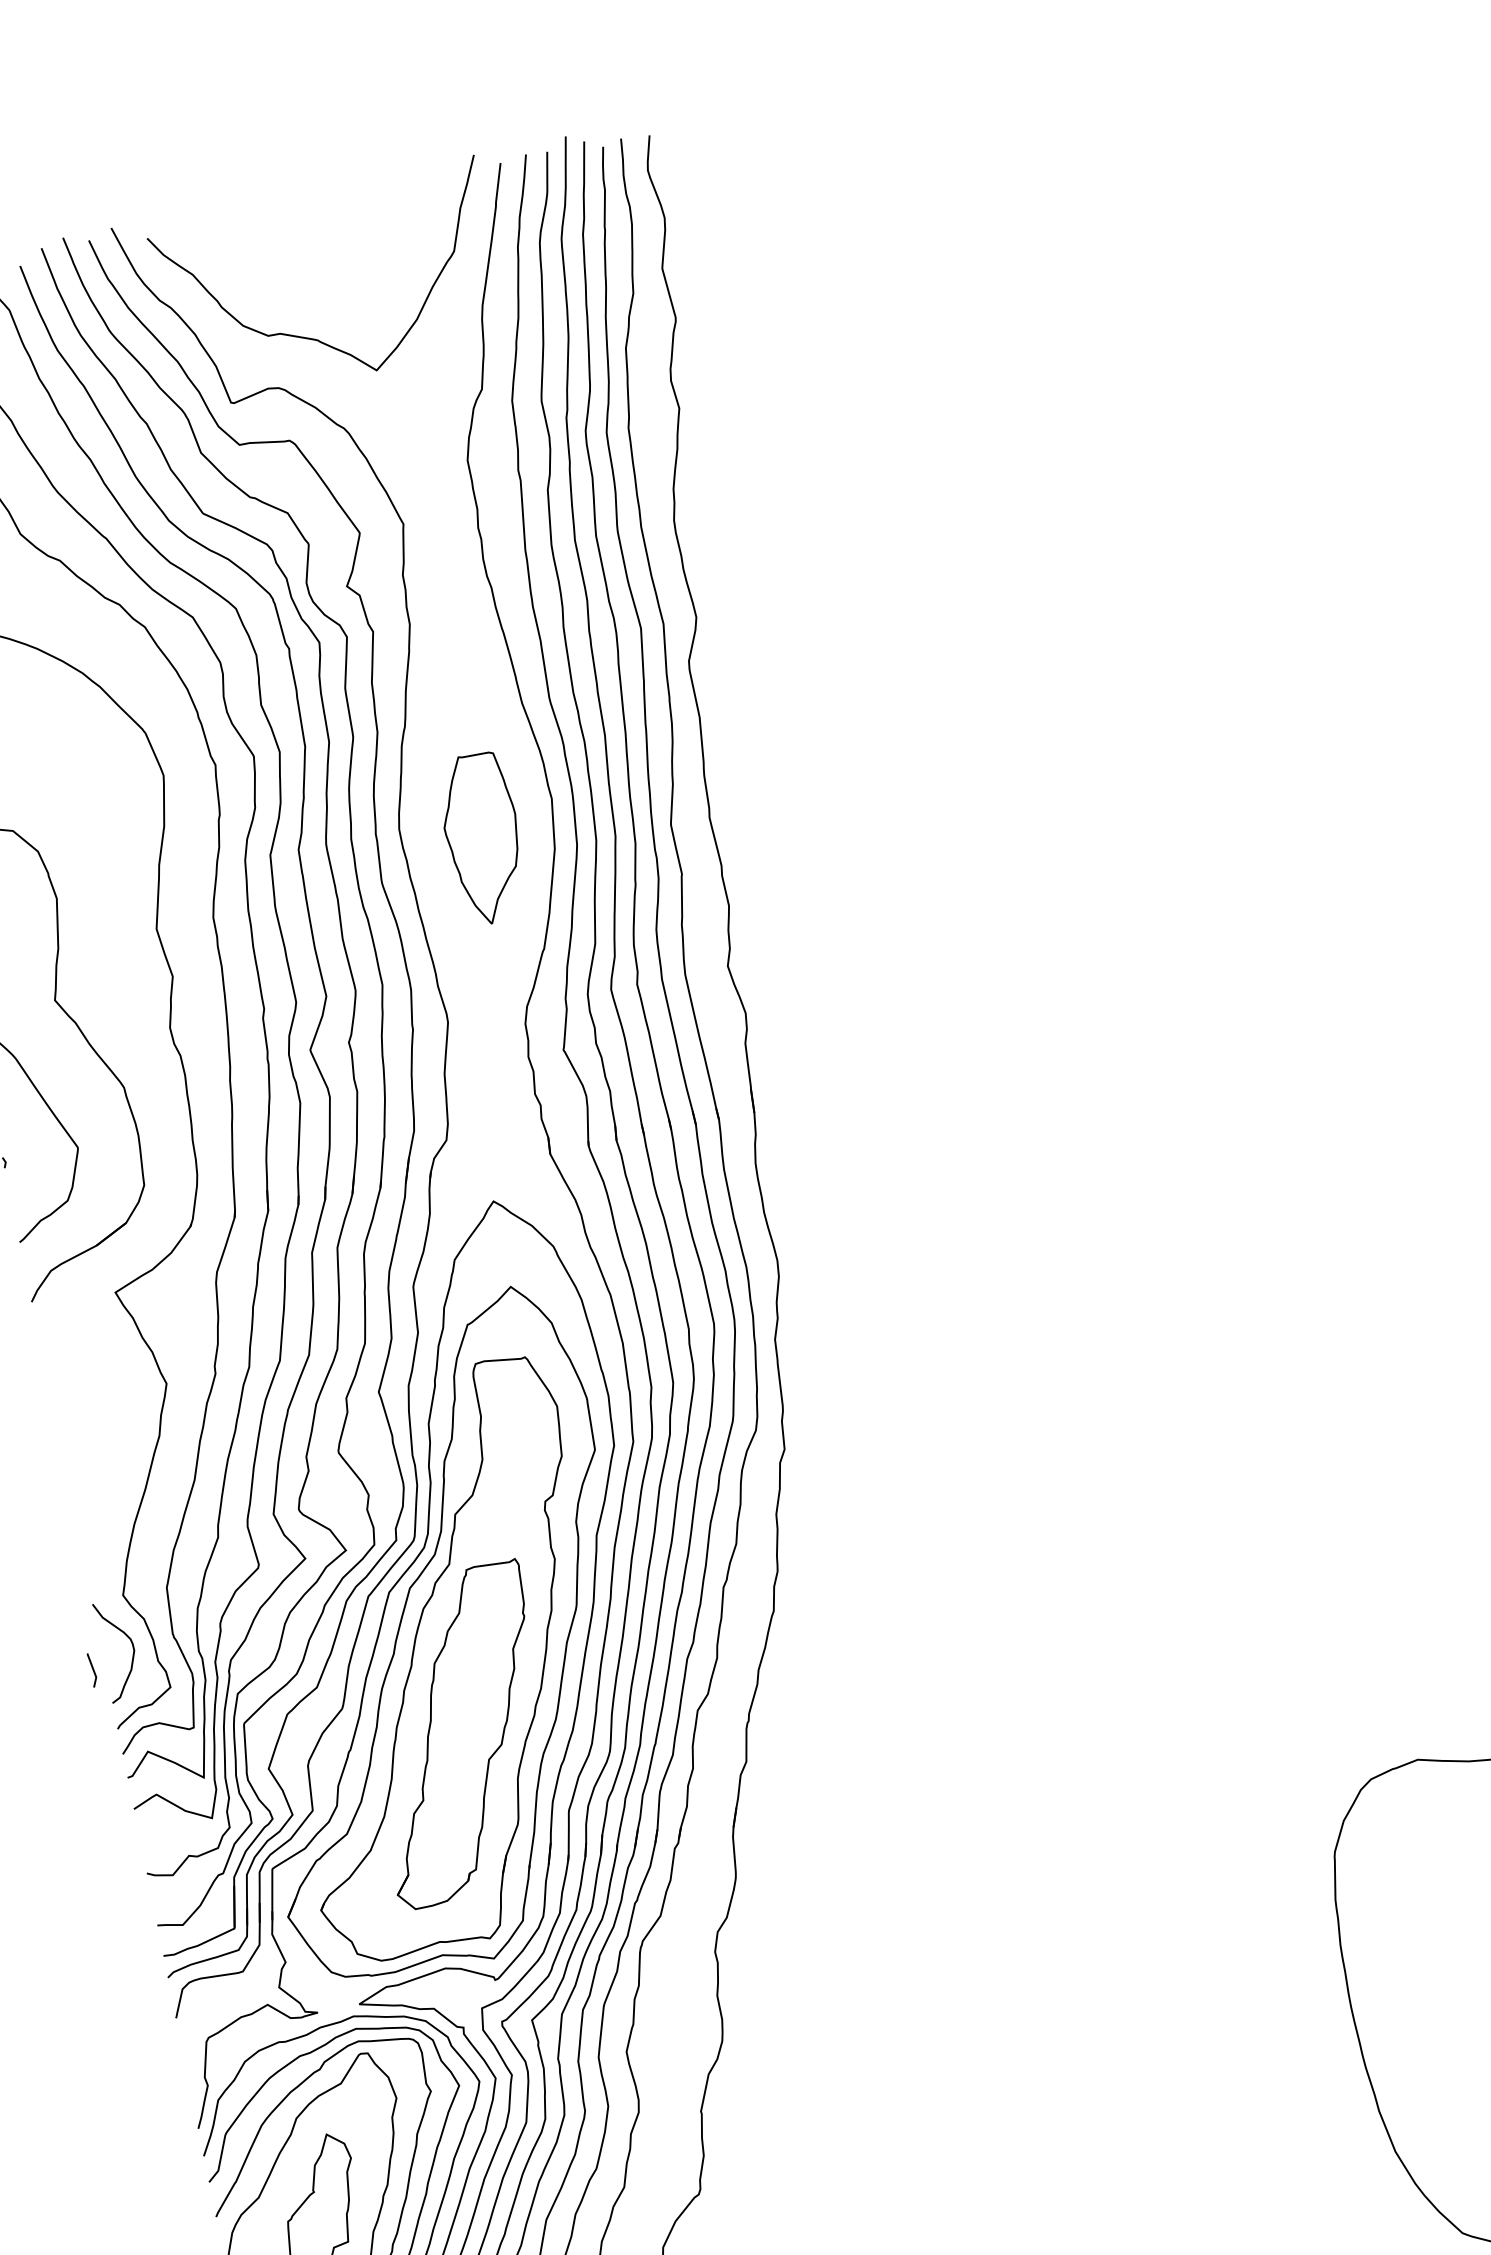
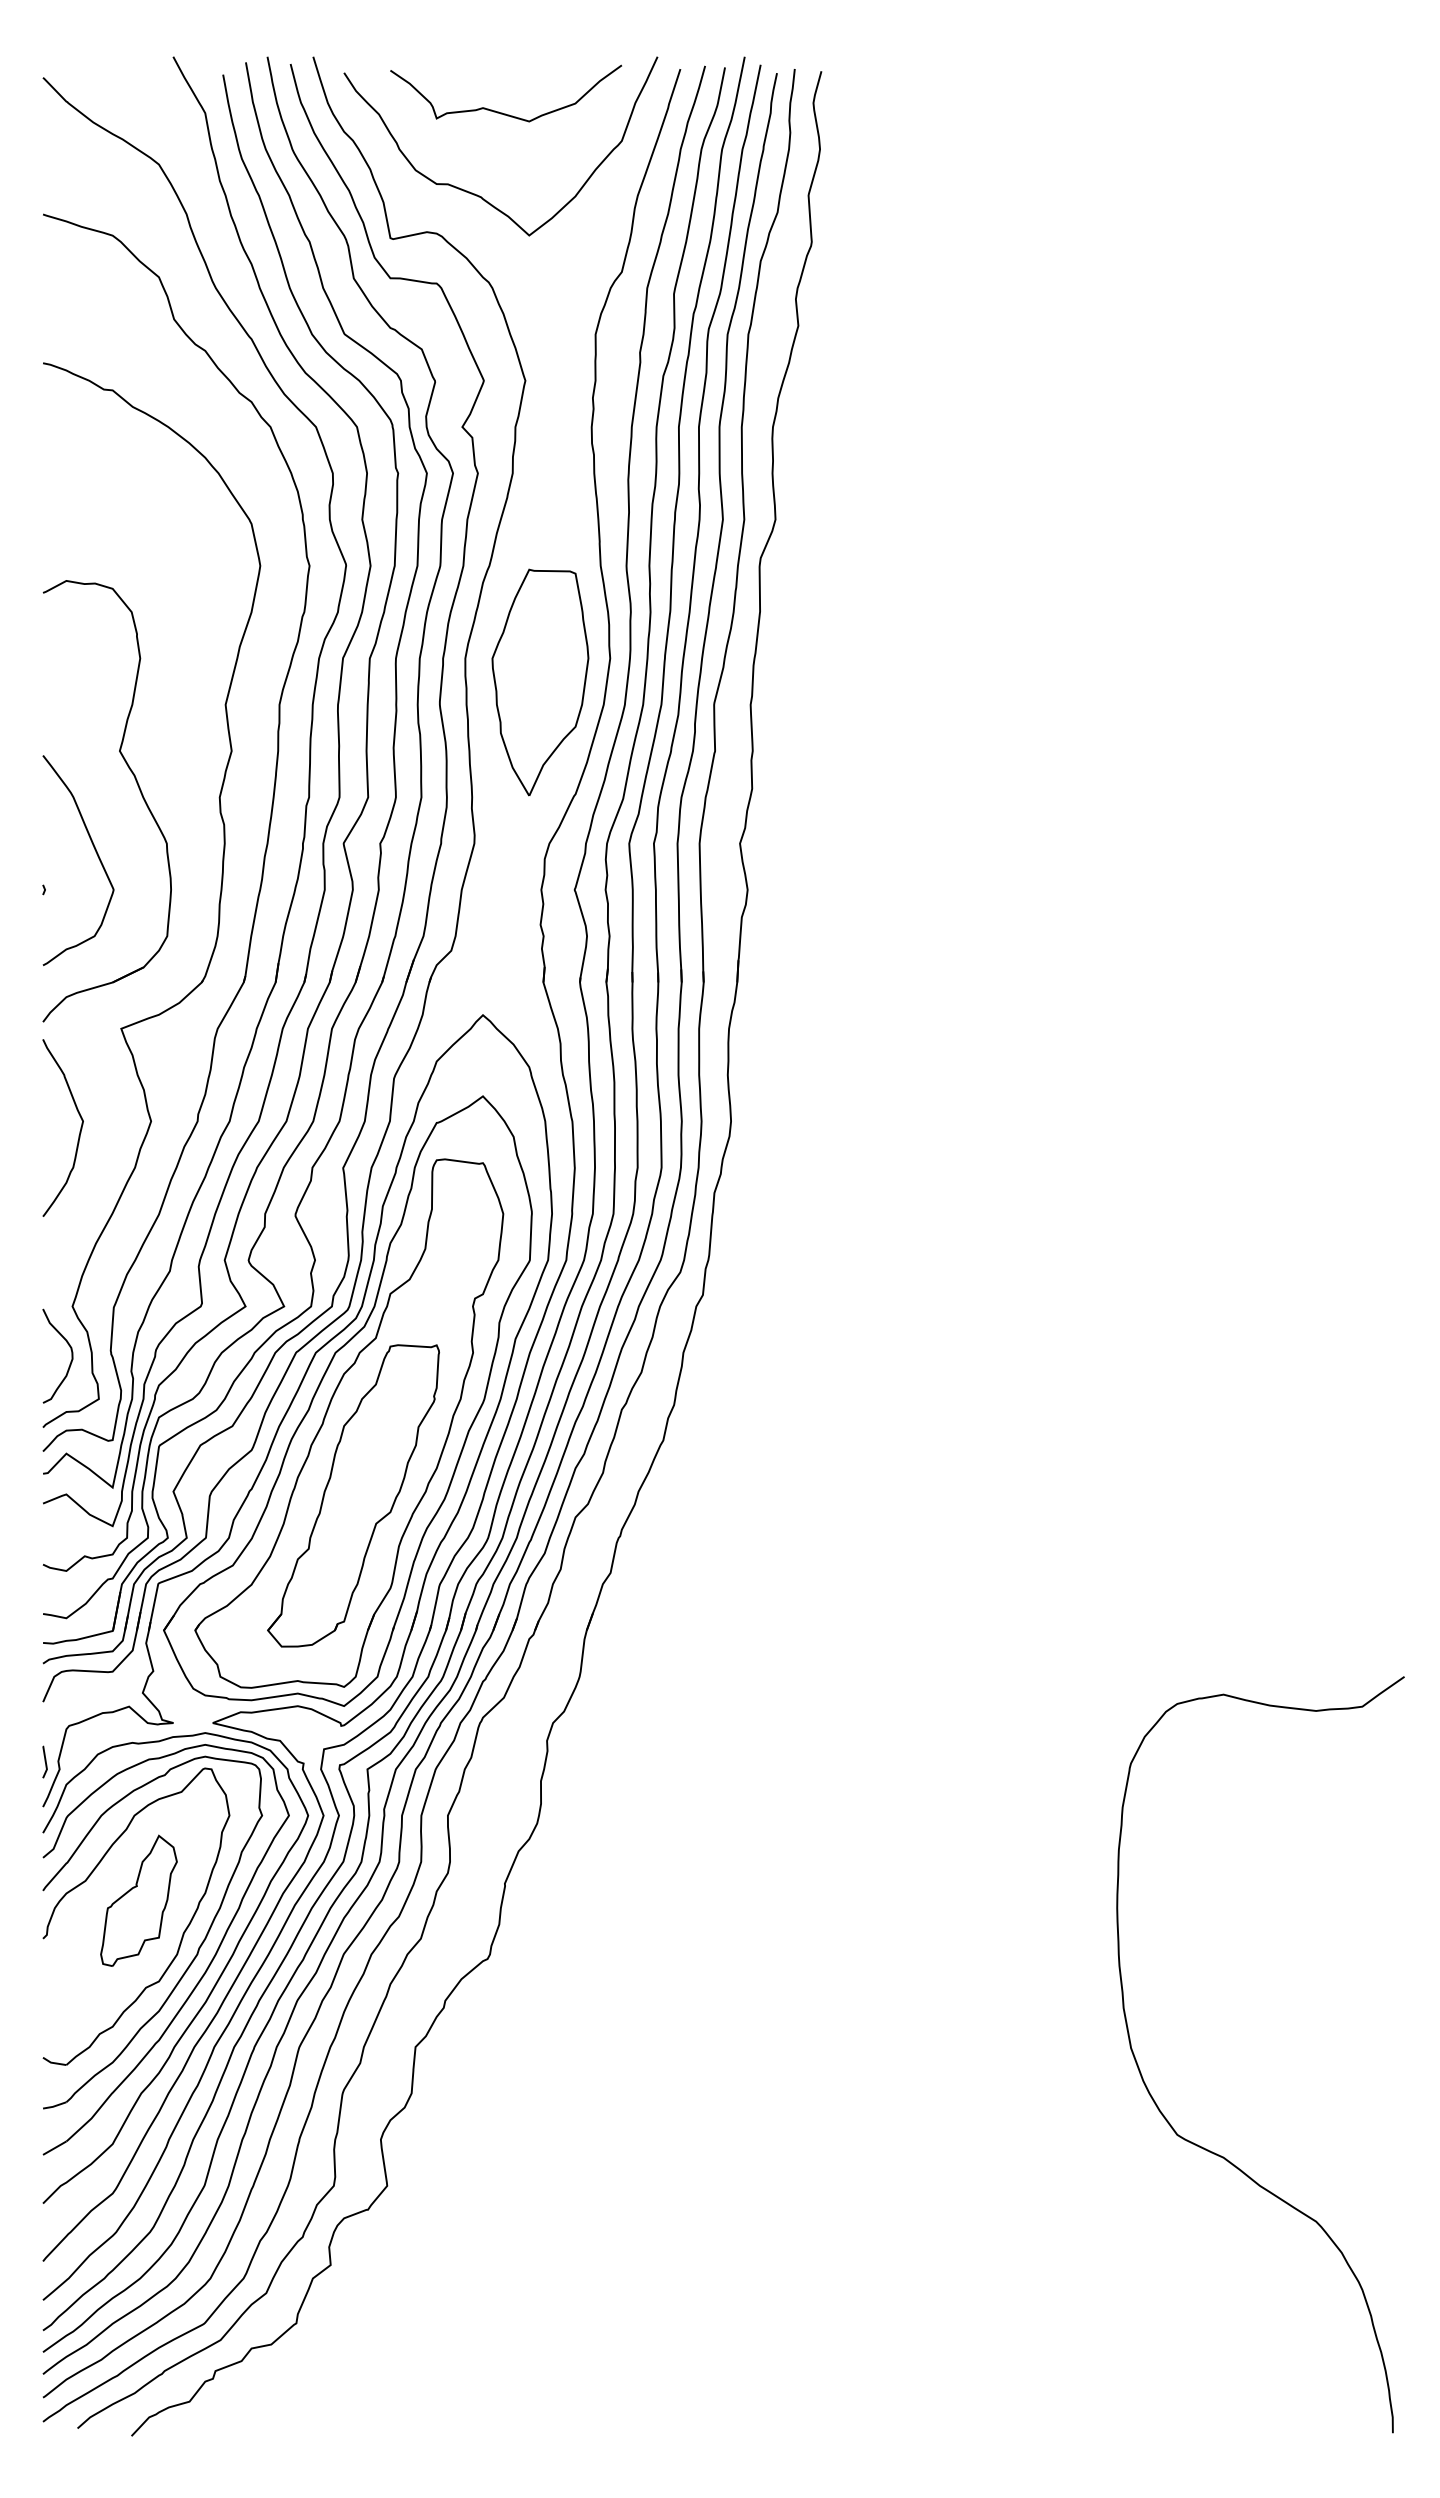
curve: (322, 246) -> (502, 112), added
part: (483, 838) -> (540, 682), size x1.43
curve: (93, 1409) -> (79, 1131), added
line: (92, 1669) -> (44, 1761), moved

